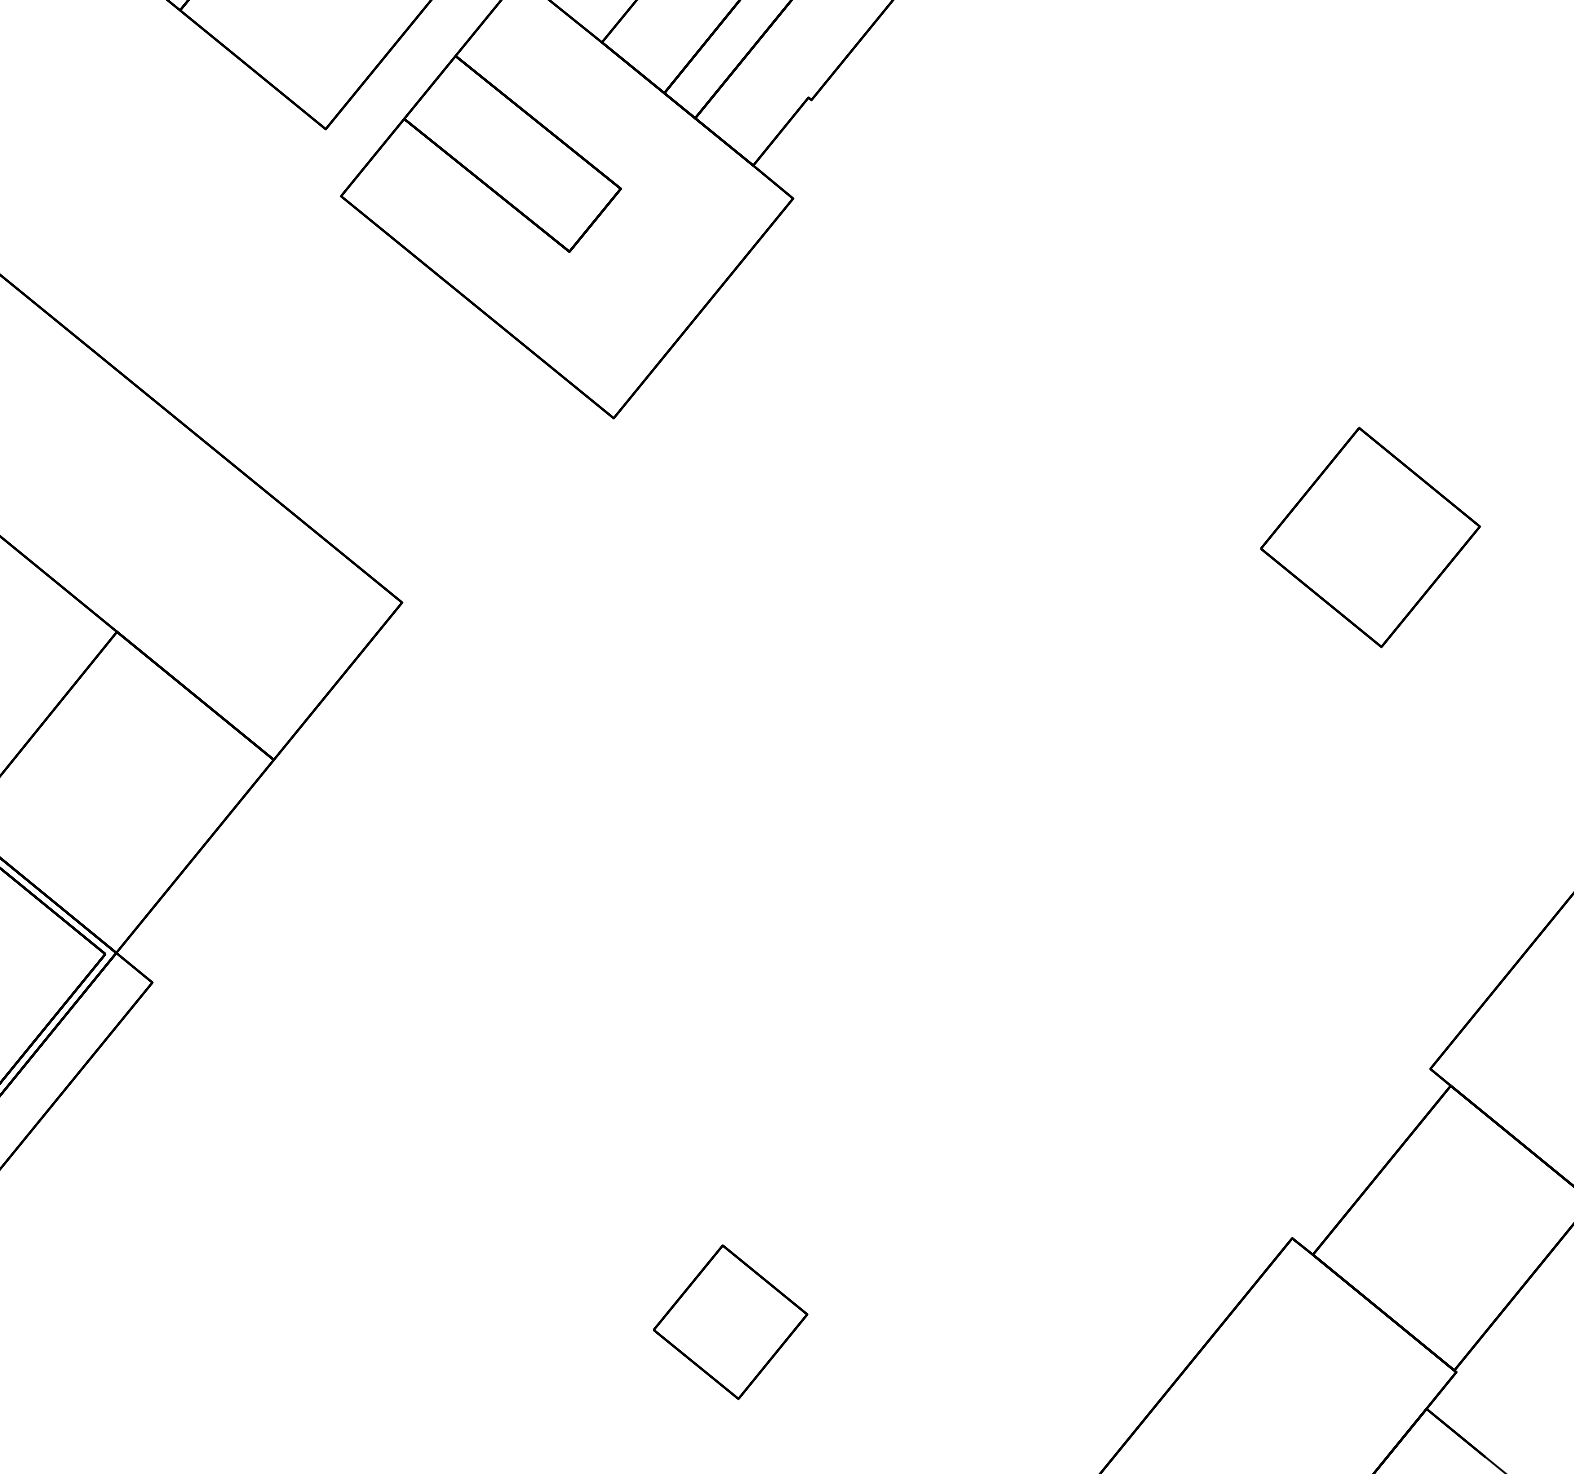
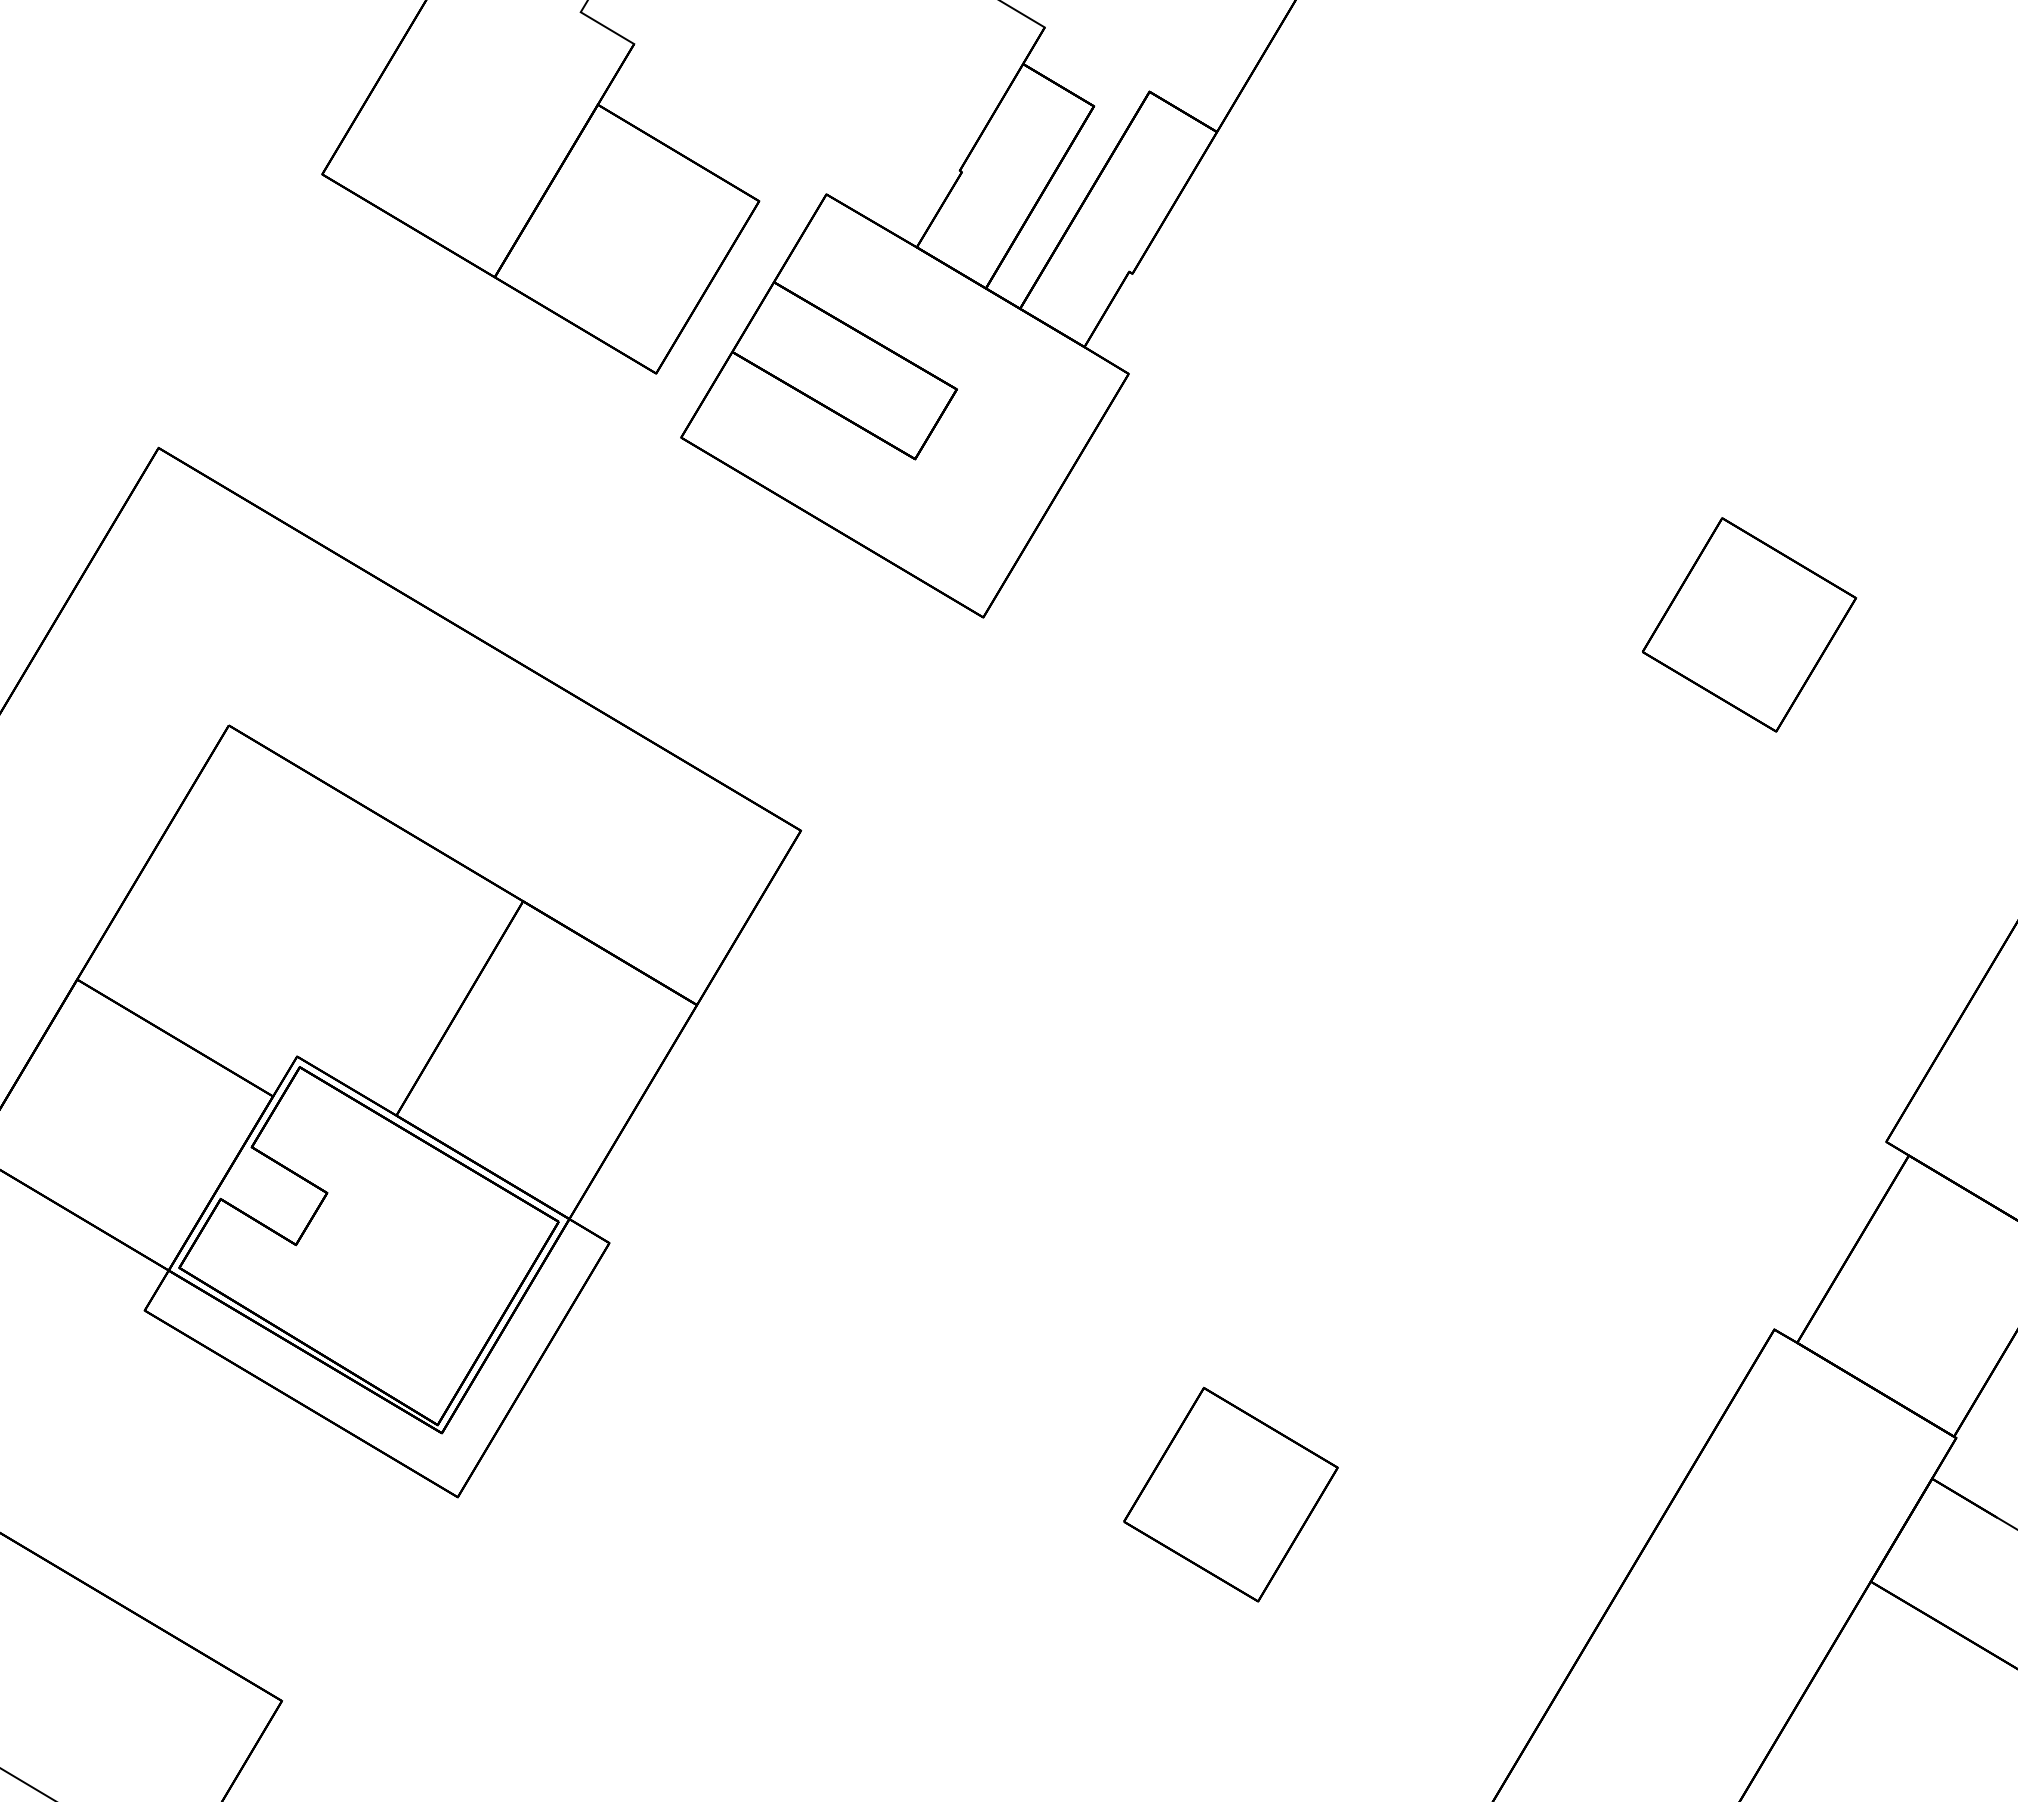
part: (730, 1321) -> (1230, 1494), size x1.43

